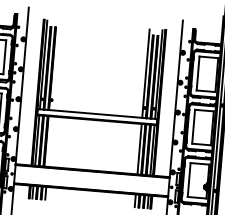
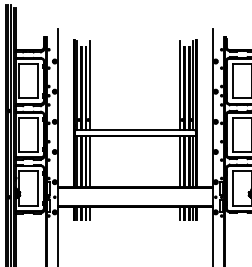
line: (56, 66) -> (90, 85), added
line: (50, 141) -> (90, 161), added

